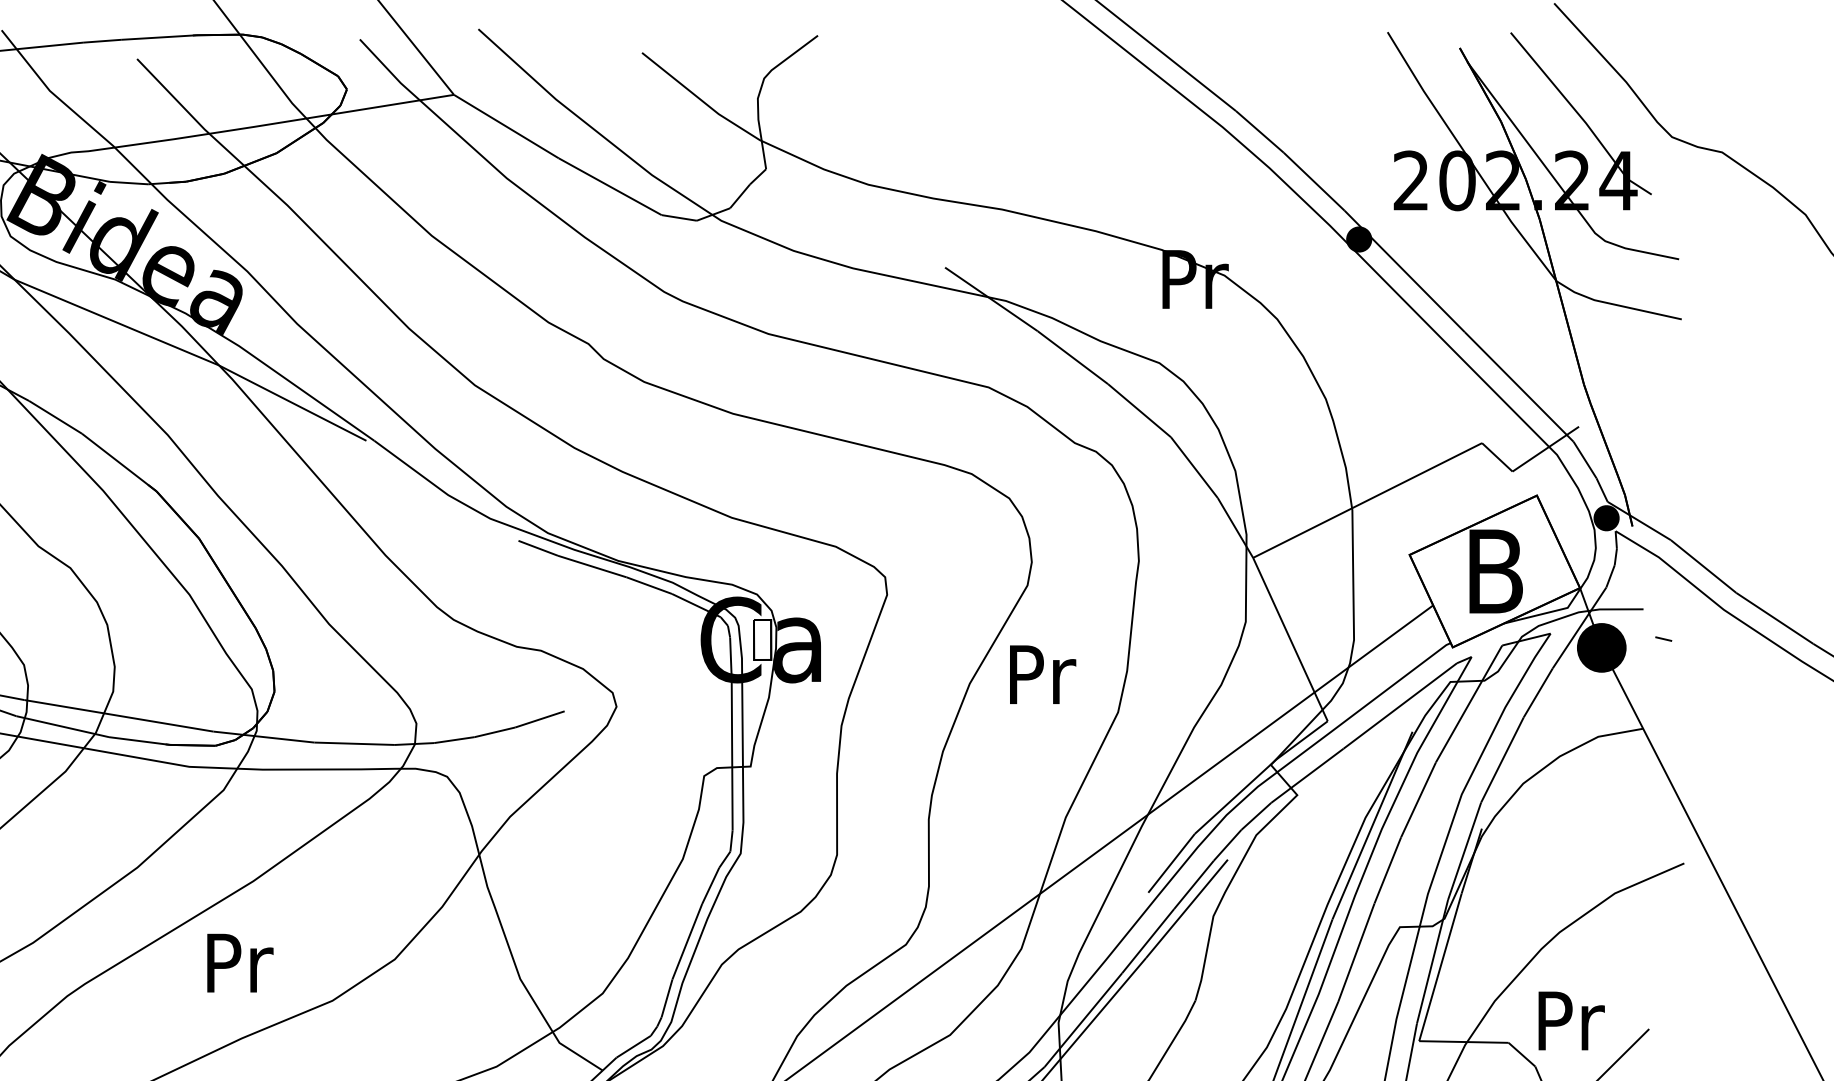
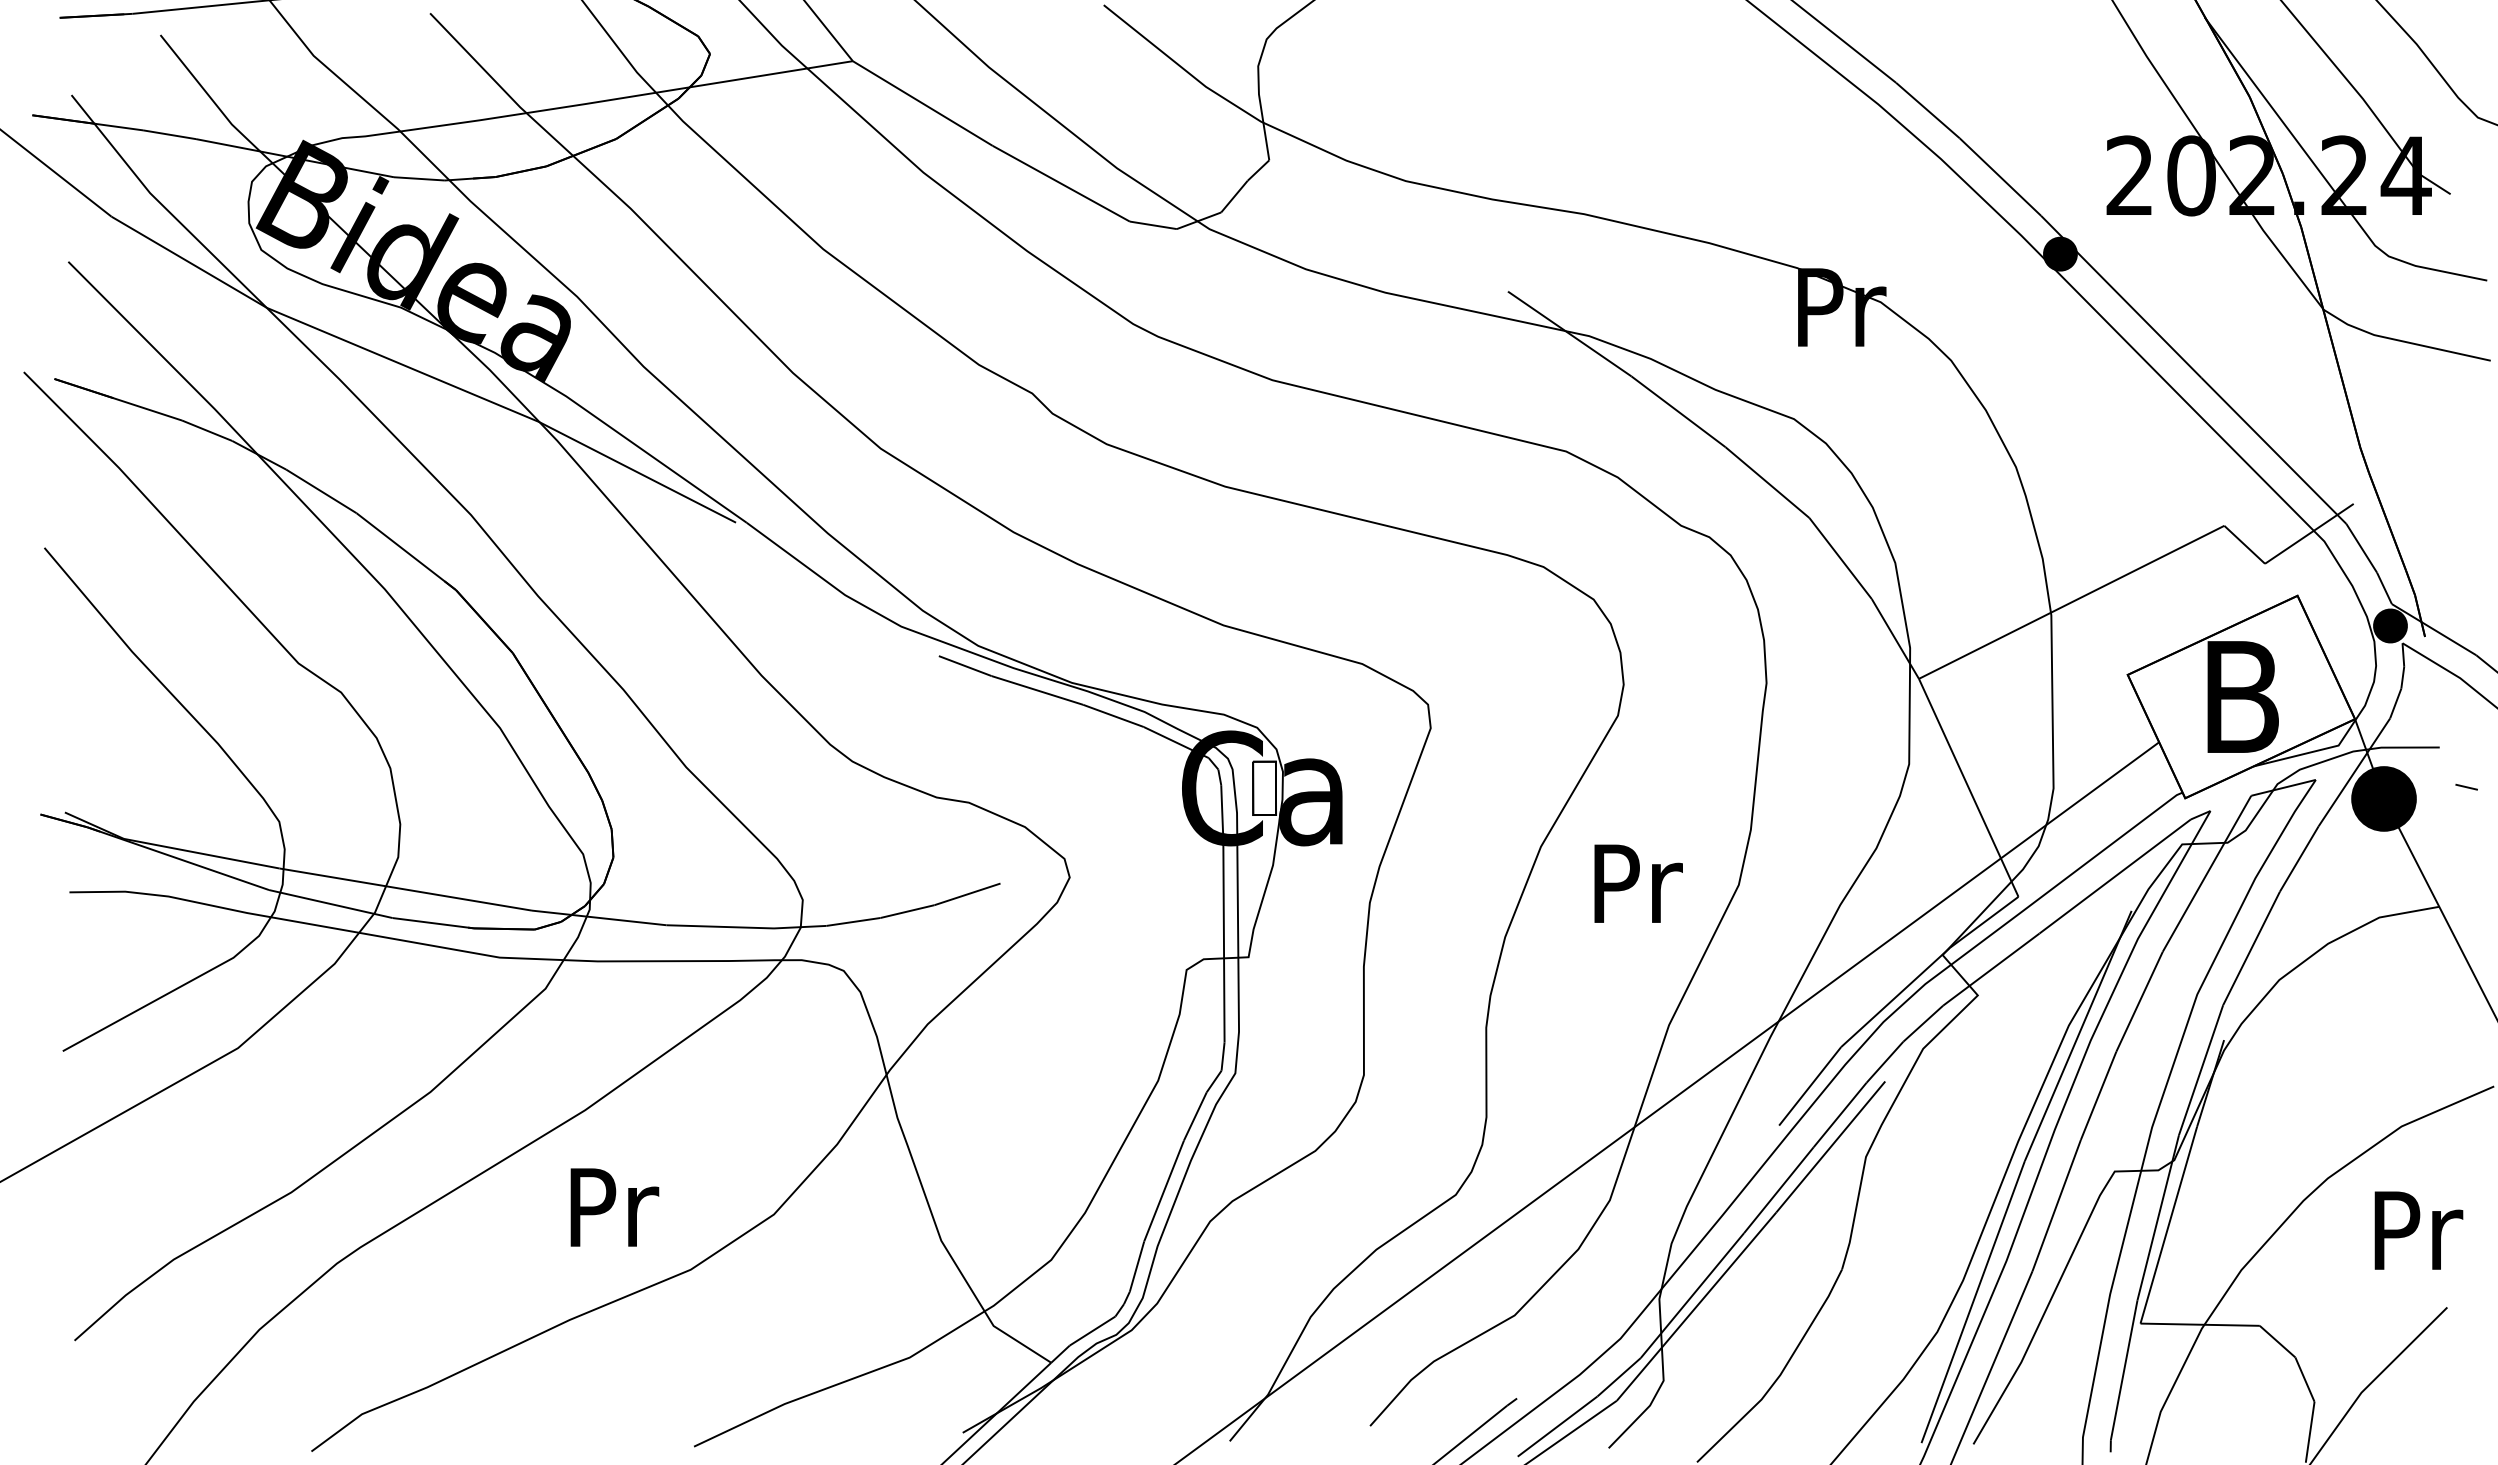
text: (1042, 674) -> (1638, 883), moved
text: (240, 963) -> (614, 1207), moved
text: (1571, 1020) -> (2418, 1230), moved

